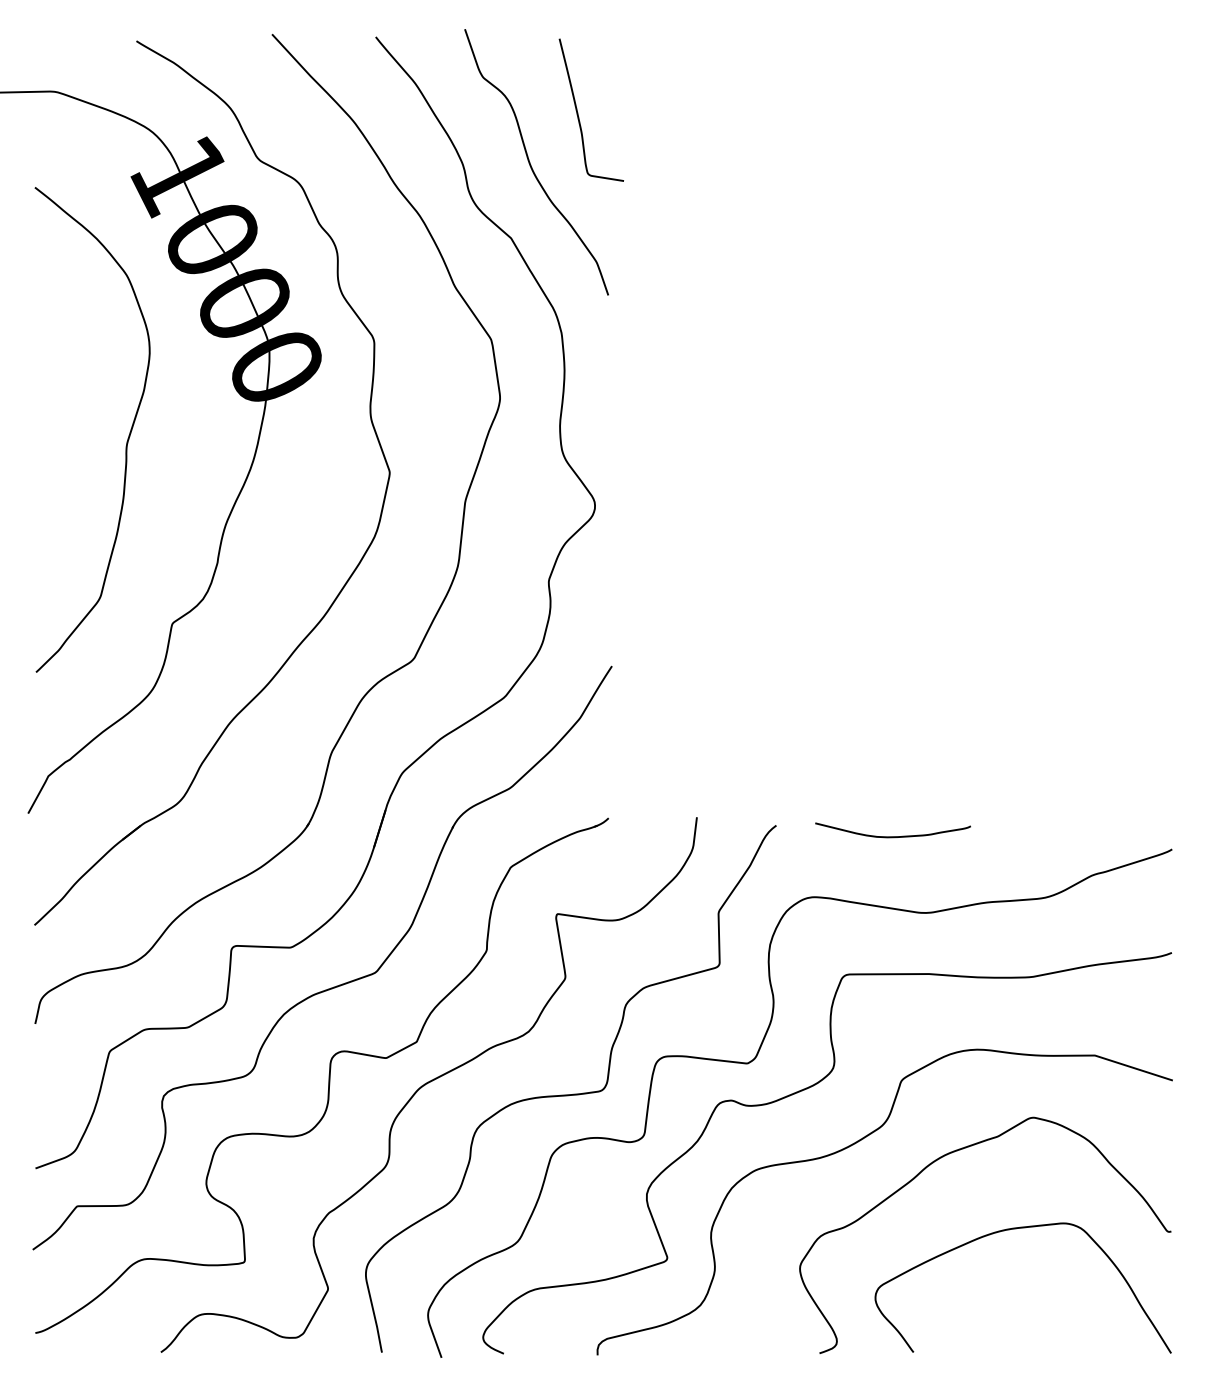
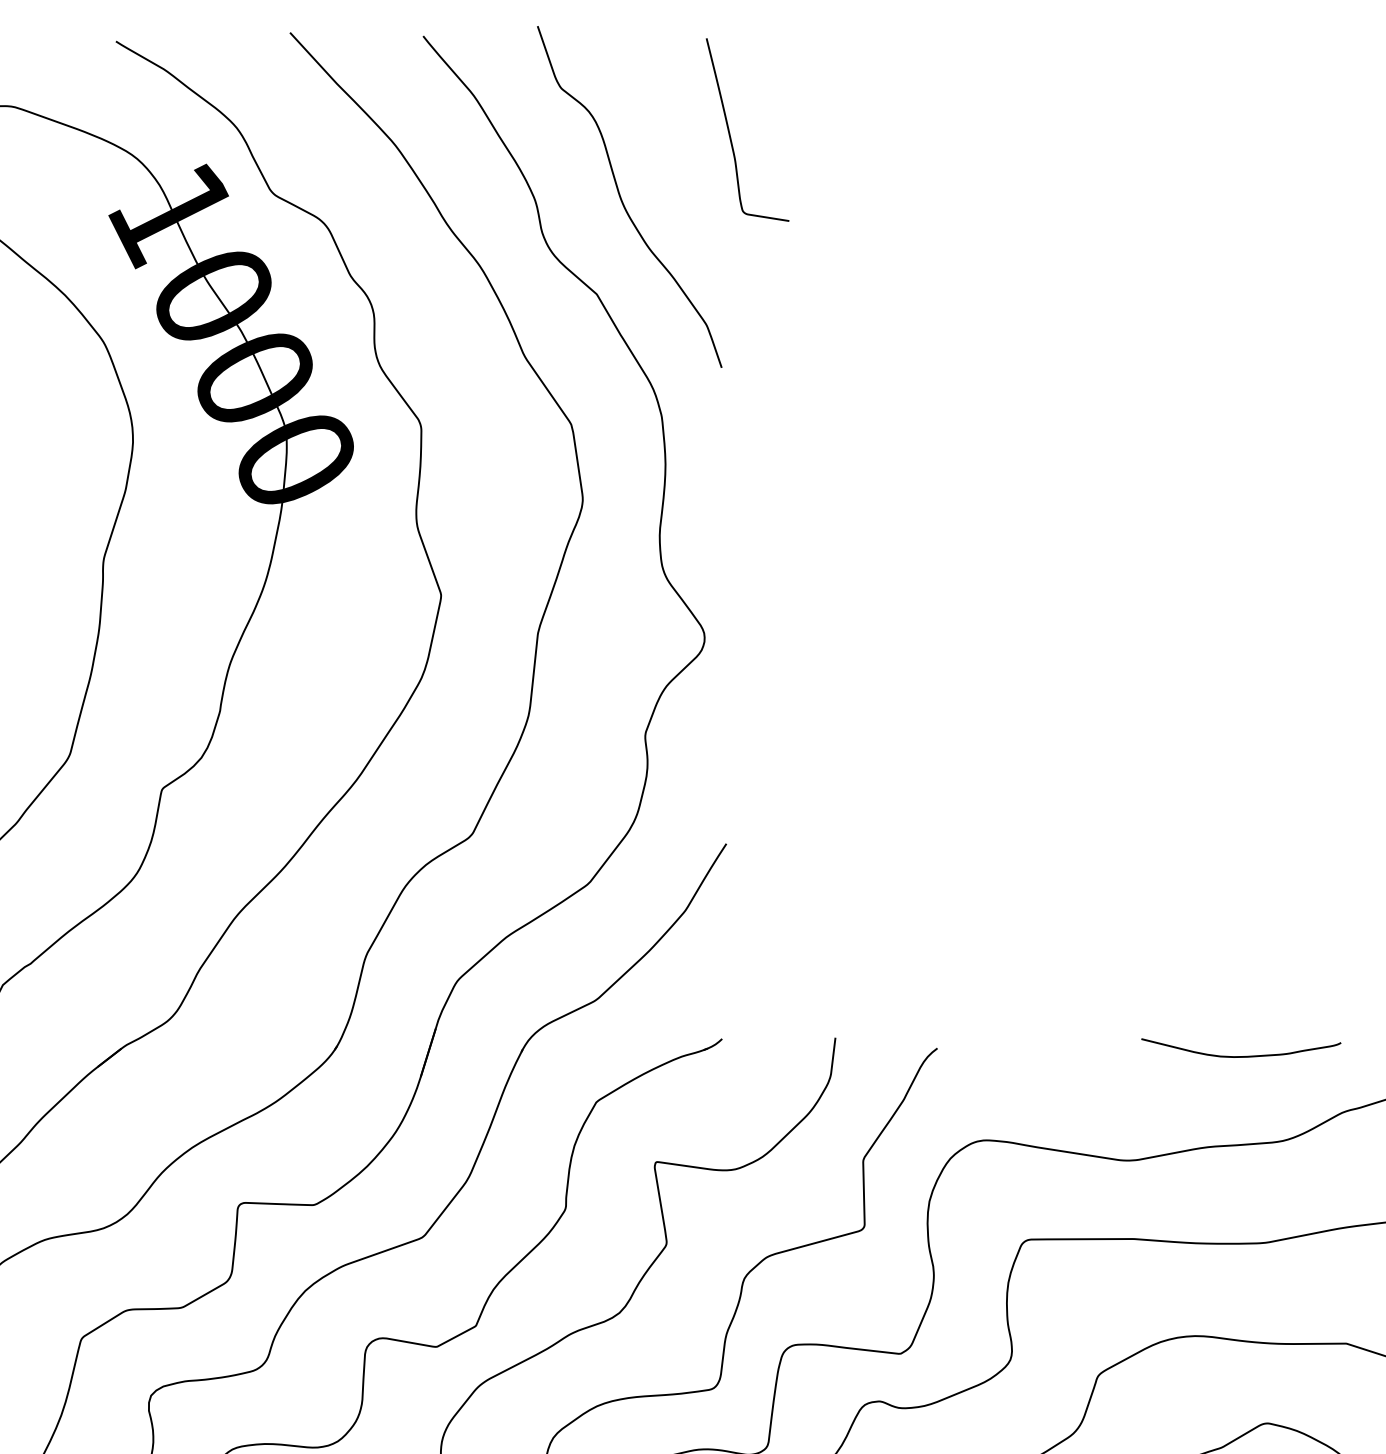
curve: (578, 112) -> (730, 133), moved
curve: (892, 836) -> (1240, 1056), moved

